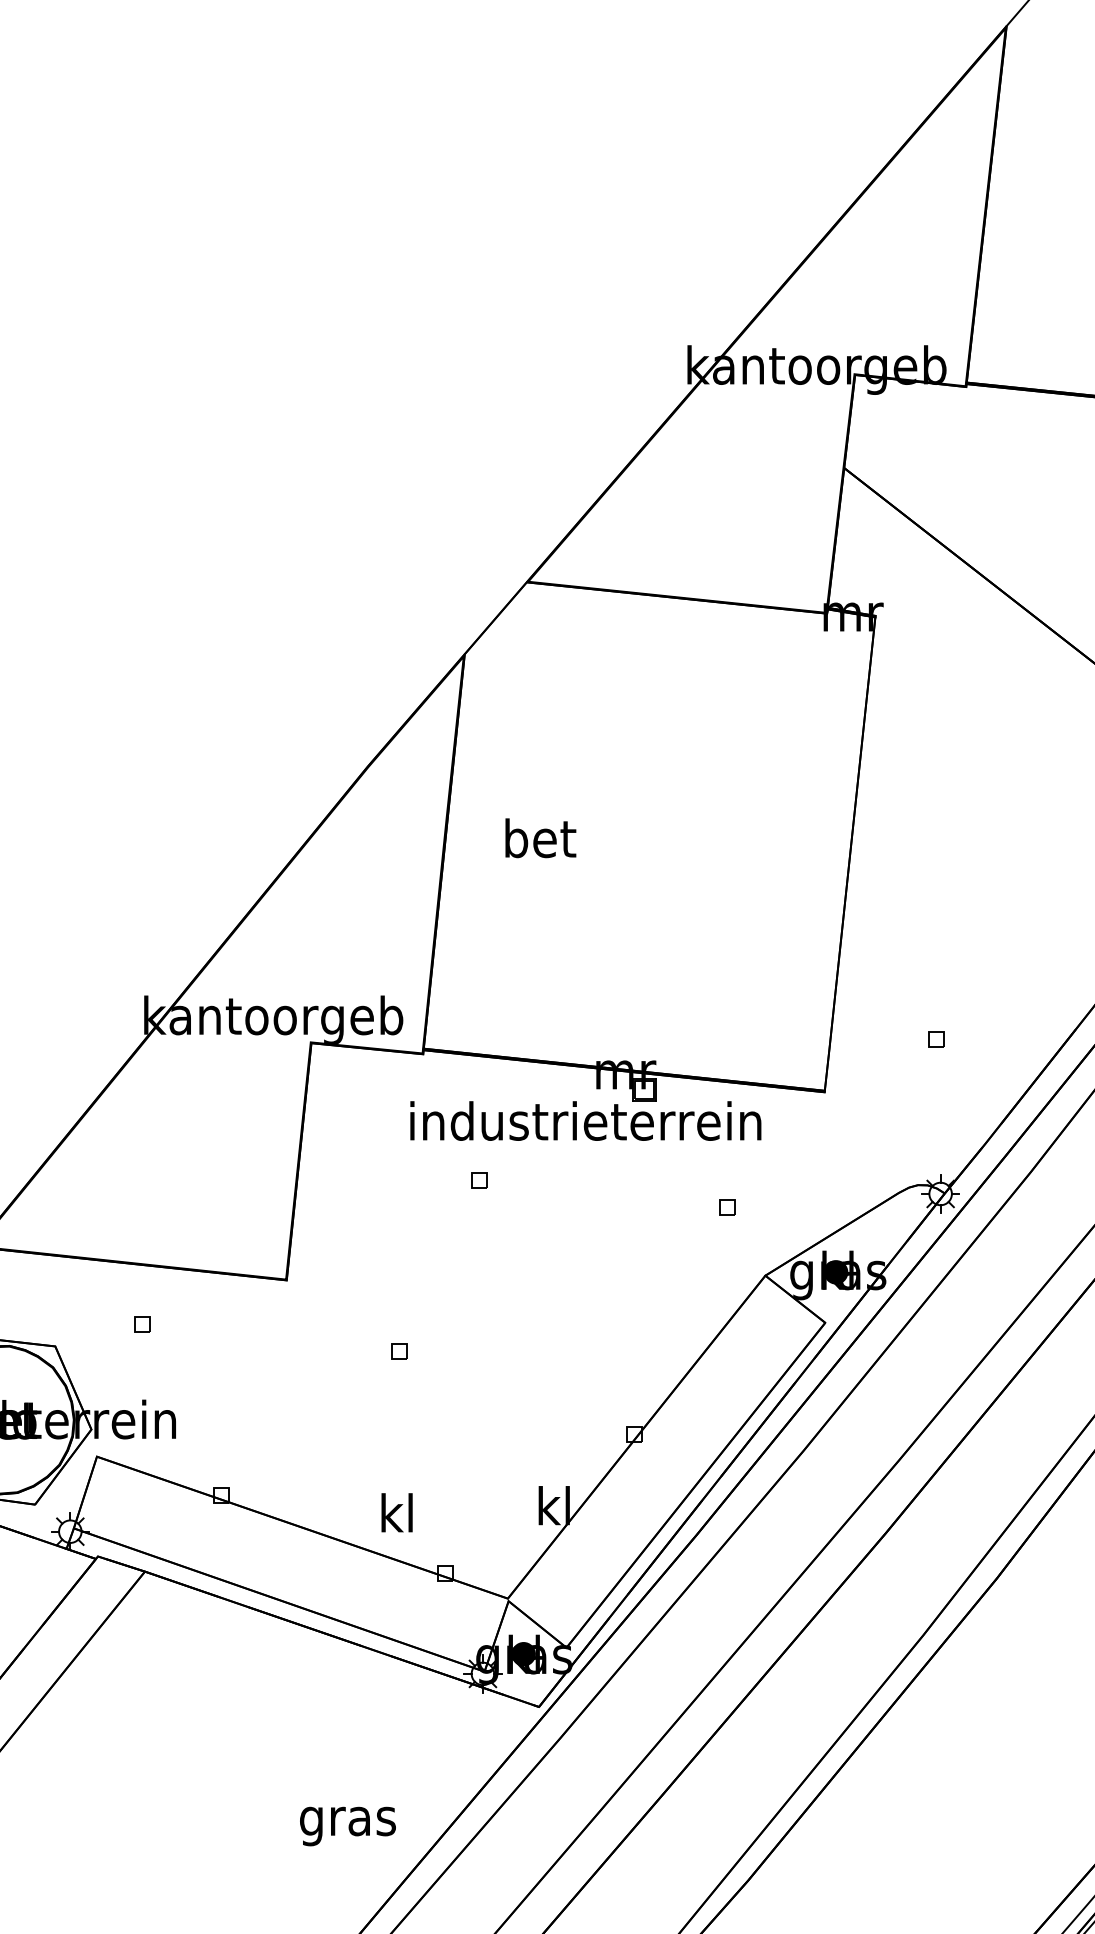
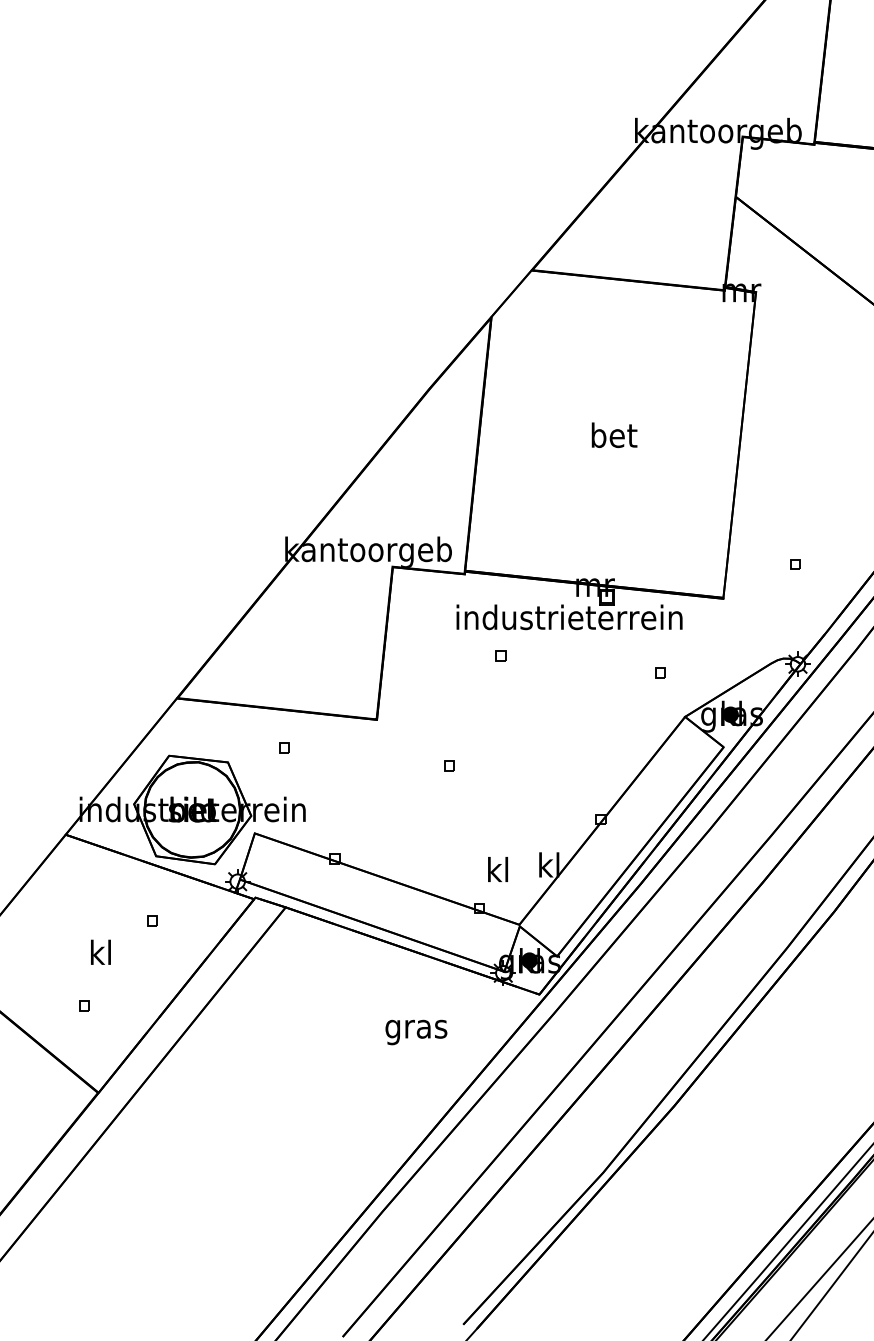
text: (540, 837) -> (614, 434), moved
text: (396, 1512) -> (497, 869), moved
text: (348, 1826) -> (416, 1032), moved

